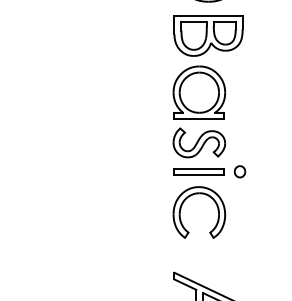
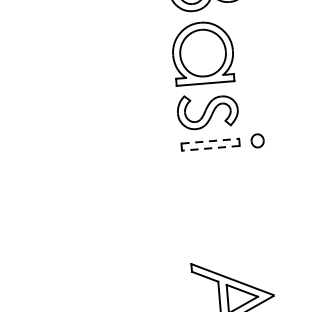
line: (199, 168) -> (210, 140), solid -> dashed
line: (199, 174) -> (210, 147), solid -> dashed
part: (215, 204) -> (232, 181), removed

